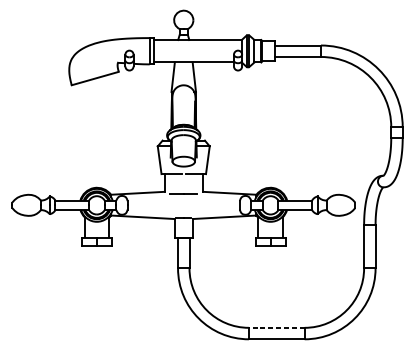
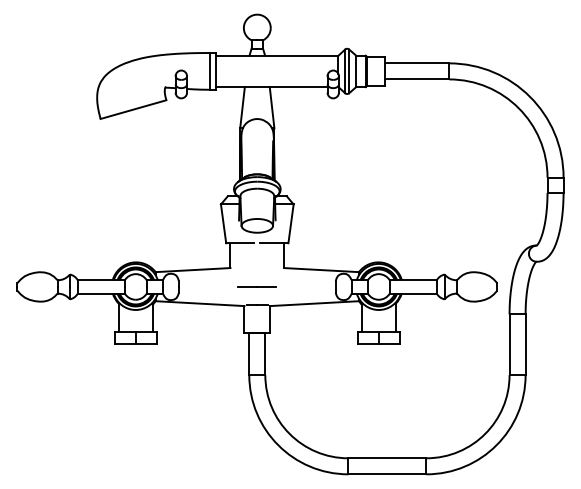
line: (183, 193) -> (256, 286), moved
line: (276, 327) -> (386, 458), dashed -> solid

